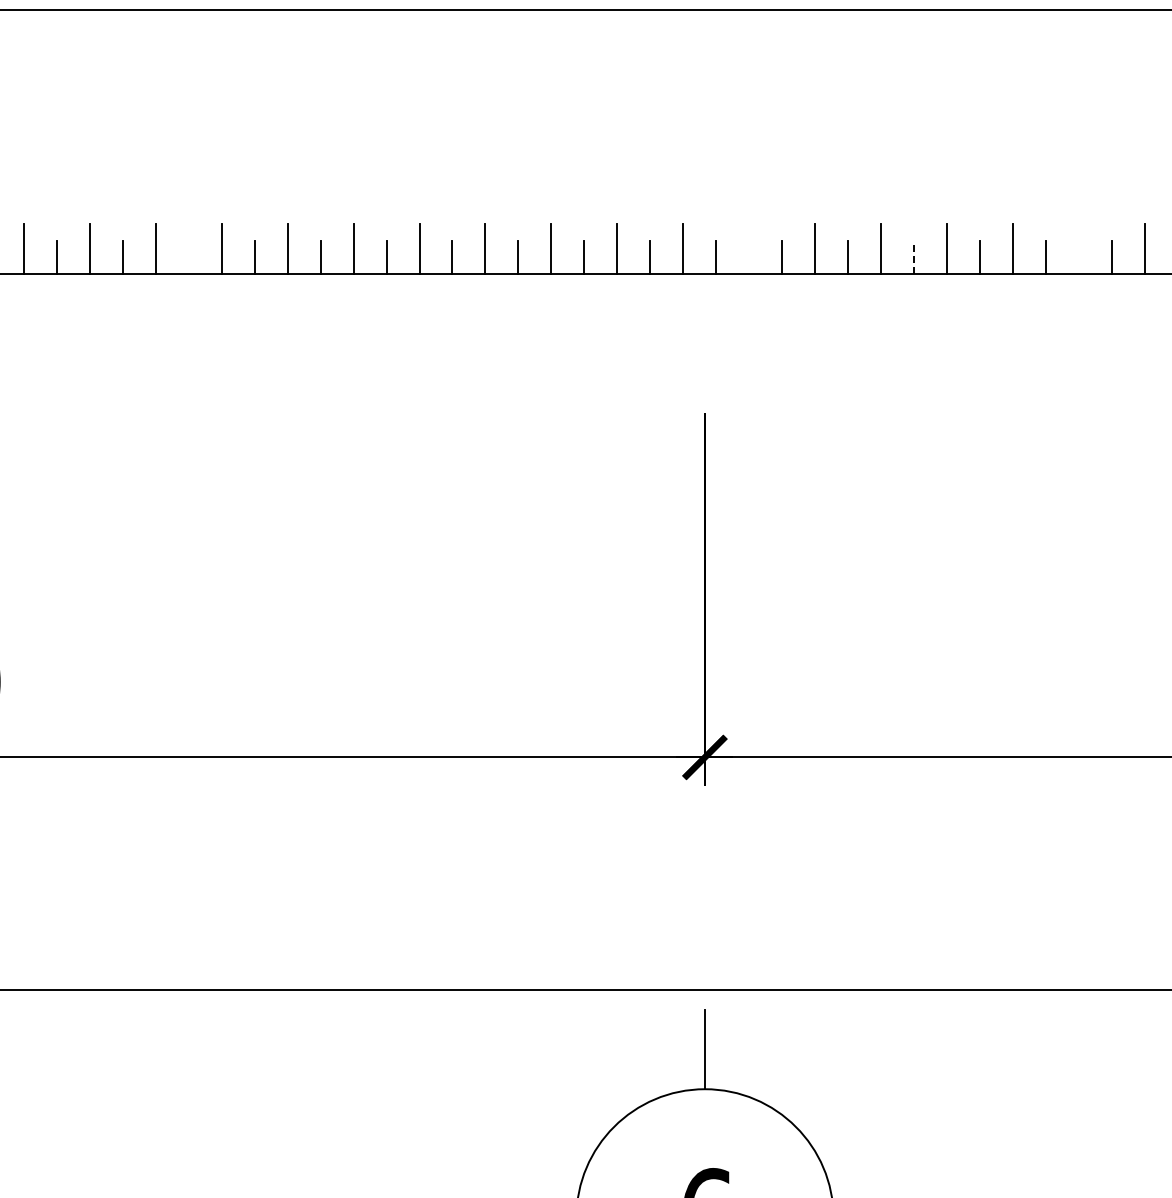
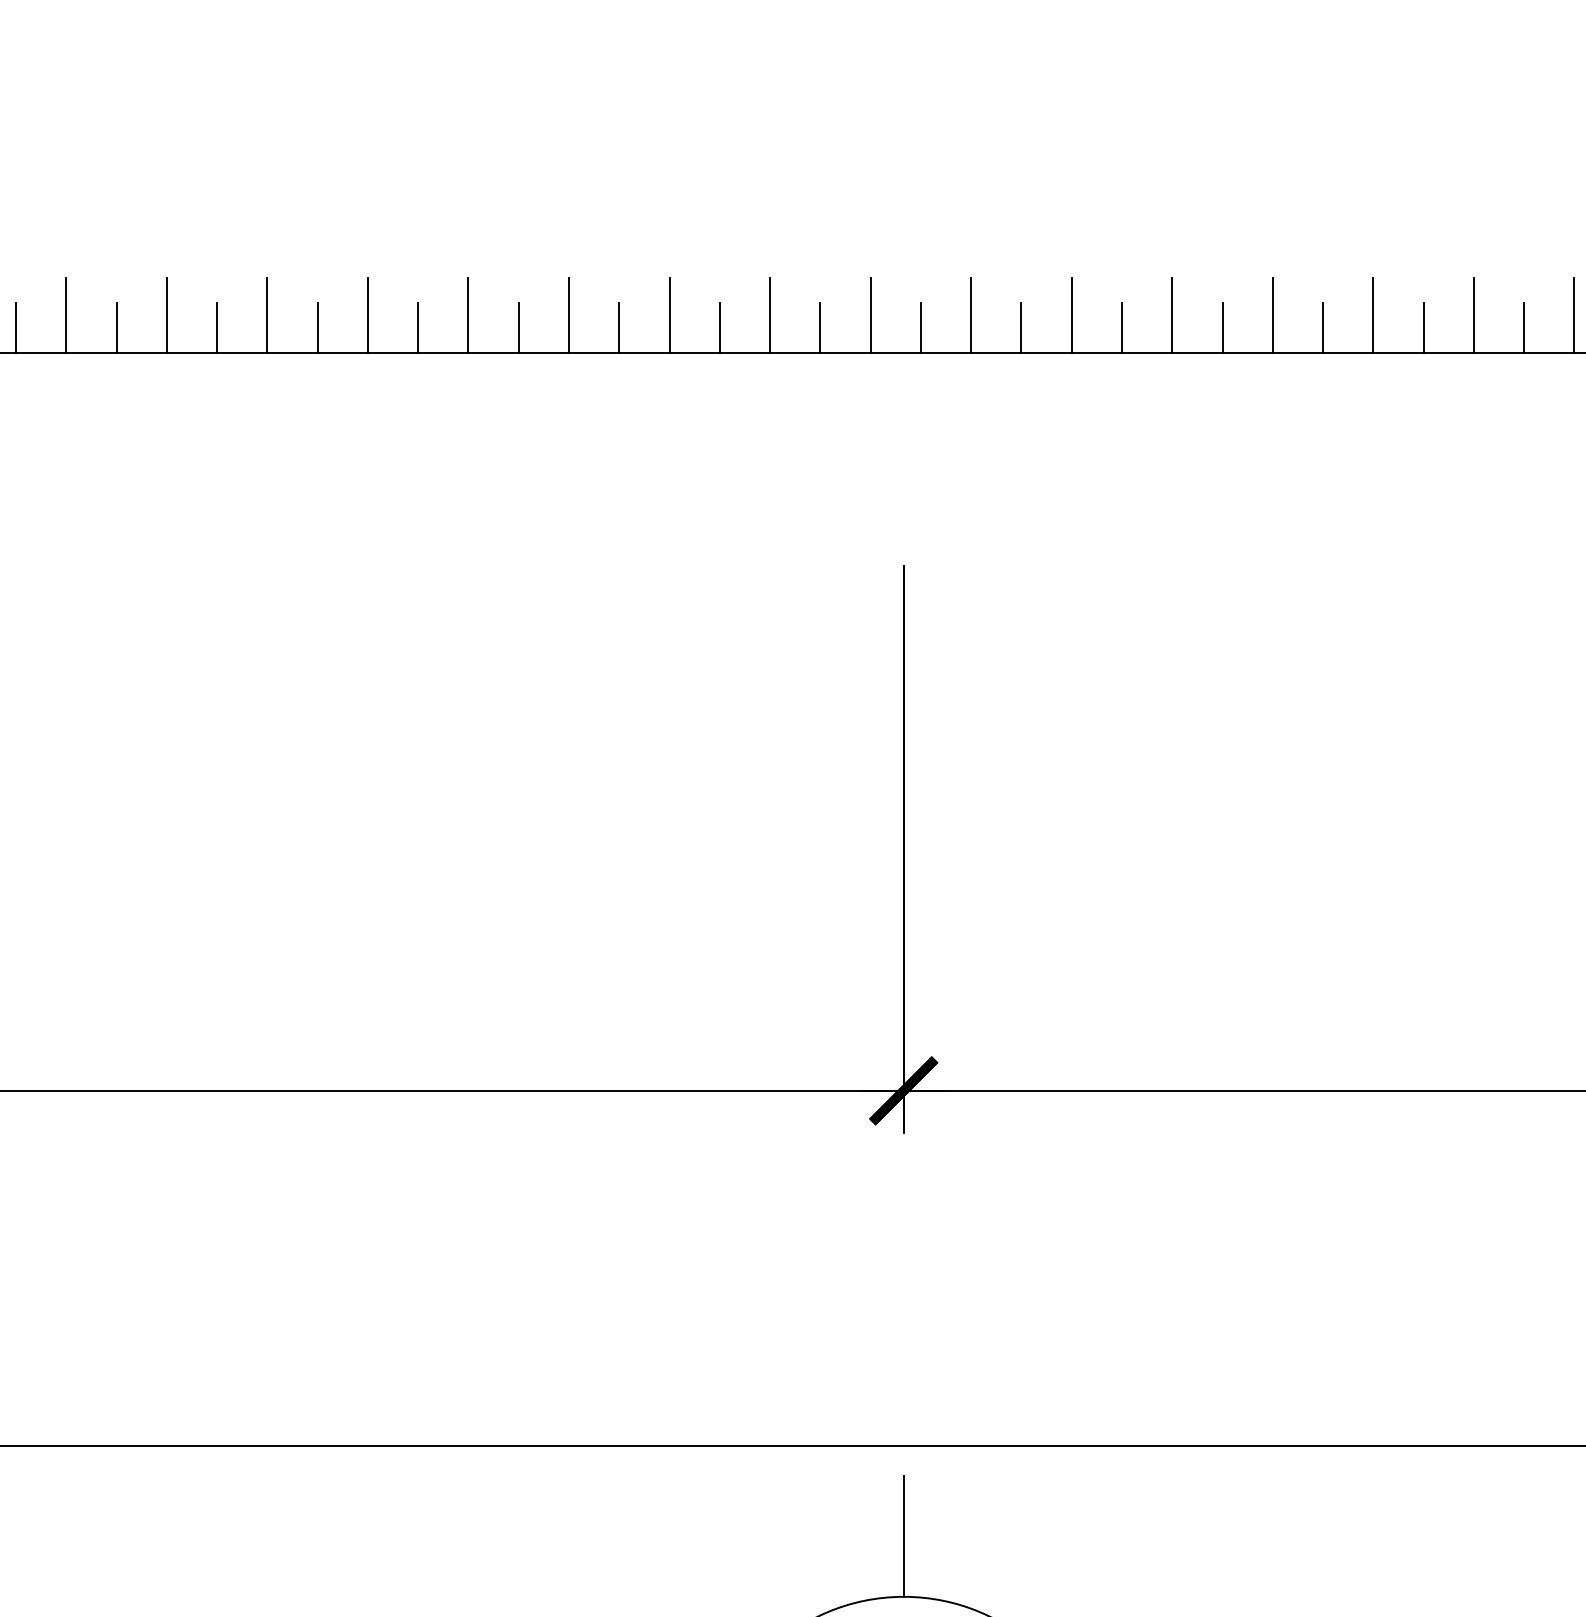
line: (749, 248) -> (971, 314), added
line: (1078, 248) -> (1473, 314), added
line: (188, 256) -> (116, 326), added
line: (913, 256) -> (1221, 326), dashed -> solid

